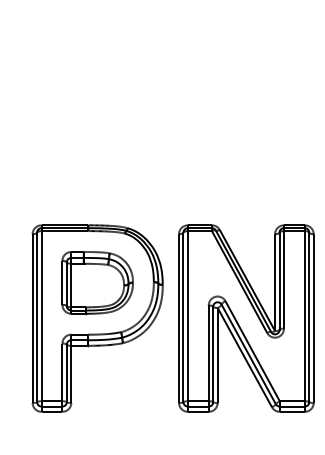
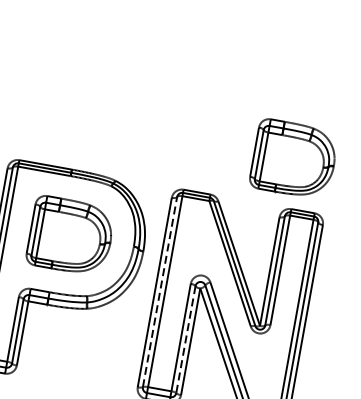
part: (278, 182) -> (293, 159), added
line: (183, 317) -> (160, 292), solid -> dashed
line: (213, 354) -> (186, 339), solid -> dashed

